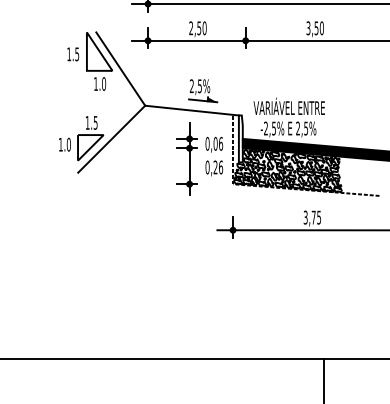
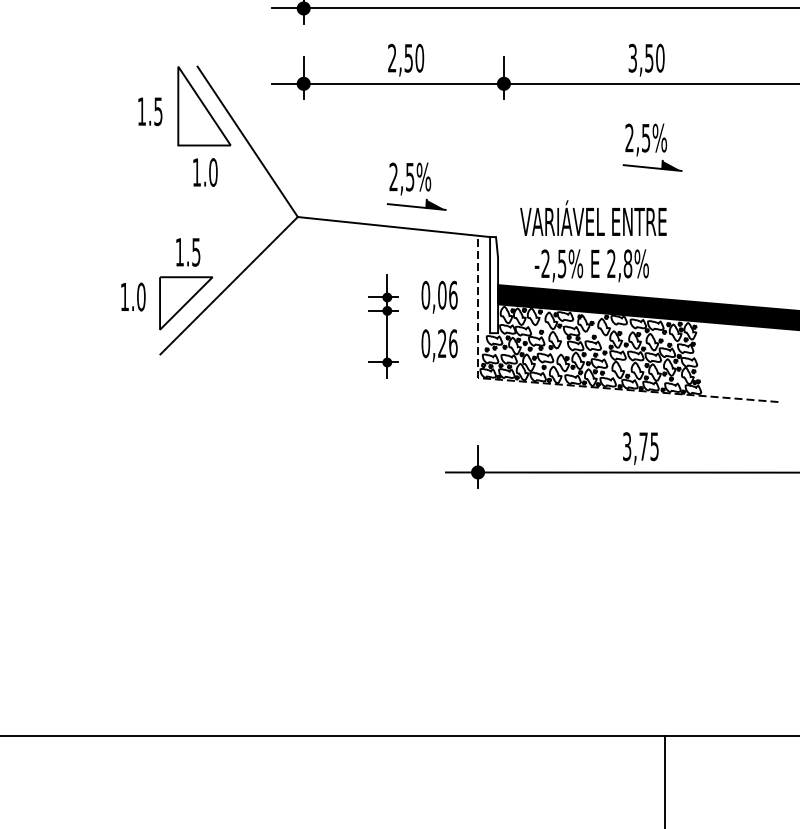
part: (318, 72) -> (653, 148), added
text: (306, 128) -> (628, 263), 2,5% -> 2,8%
part: (186, 158) -> (382, 325), size x0.7

